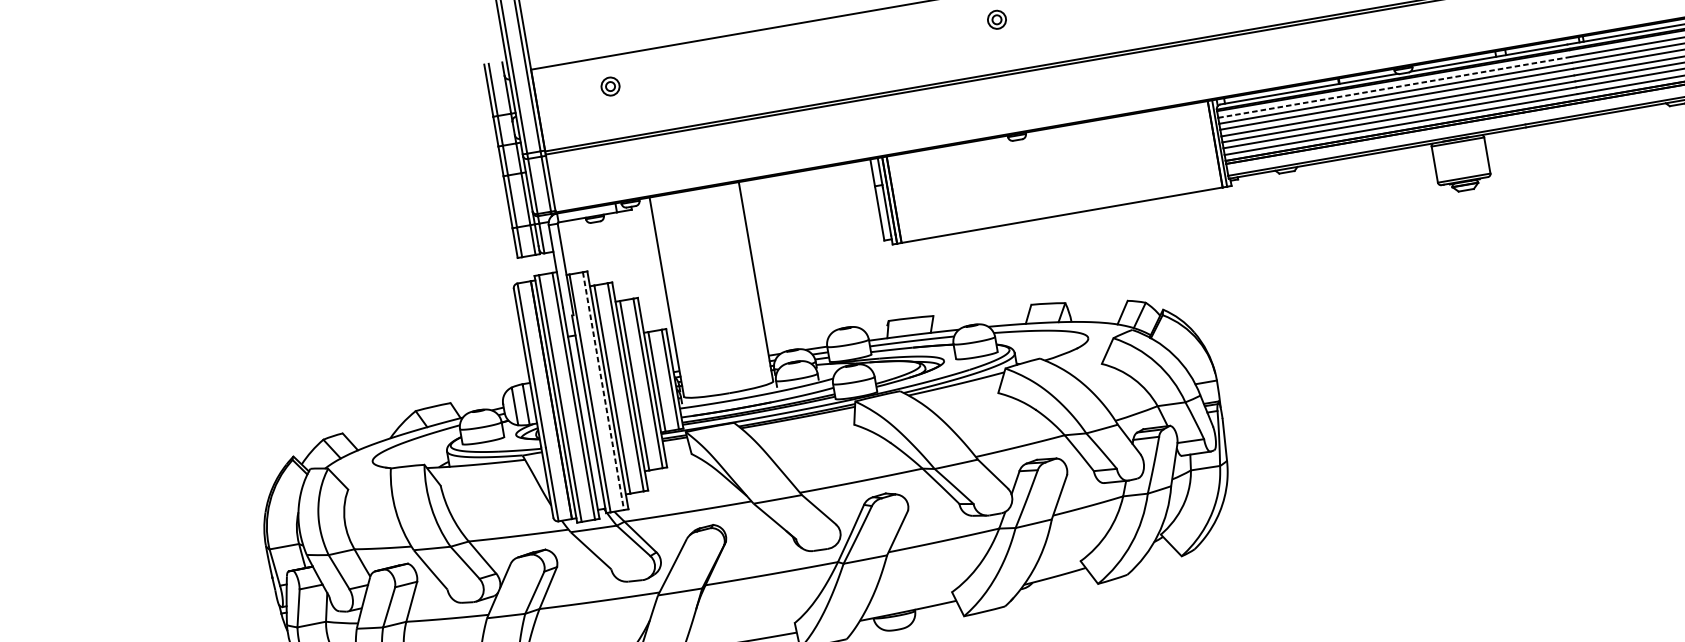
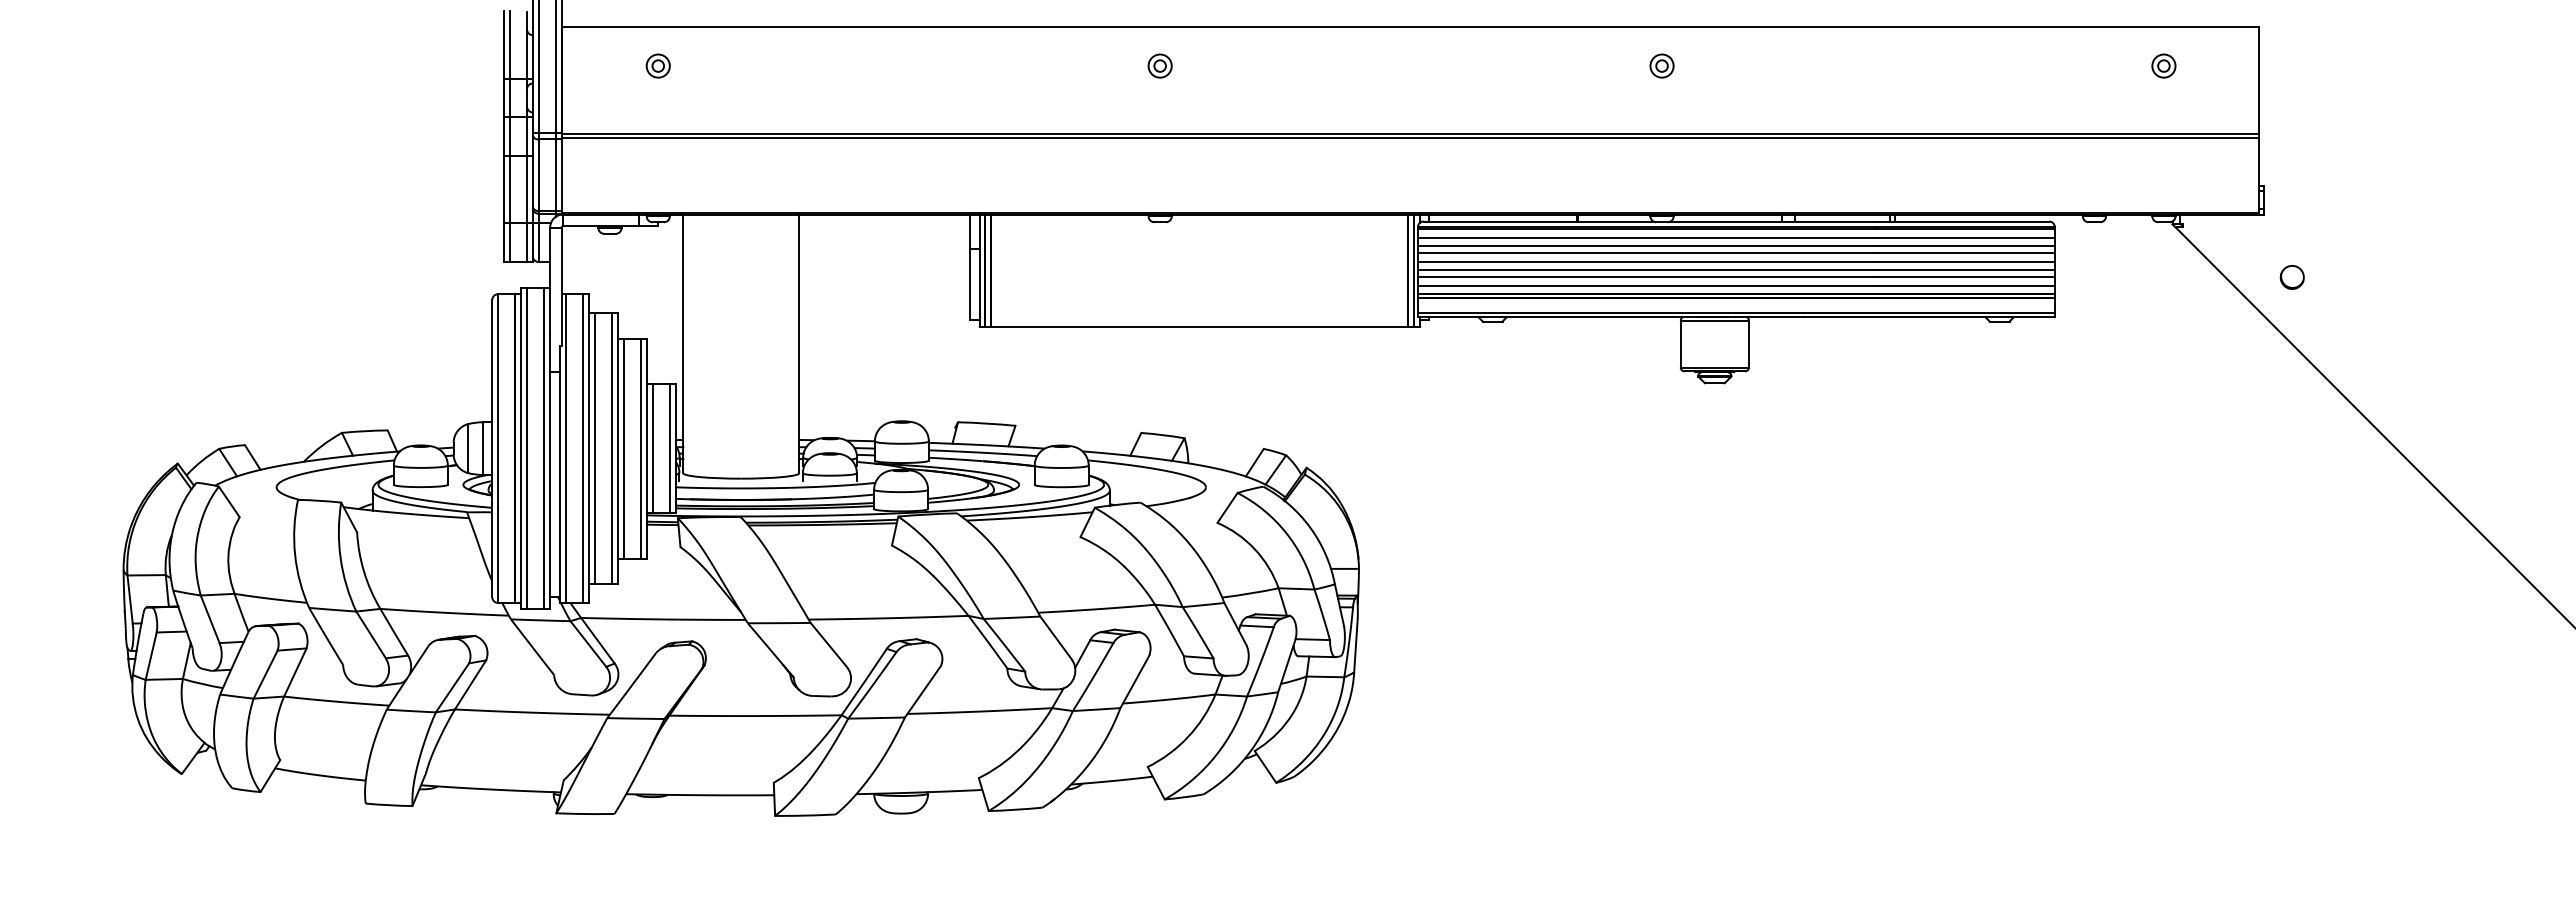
line: (1395, 86) -> (1647, 237), dashed -> solid
line: (603, 391) -> (583, 449), dashed -> solid

